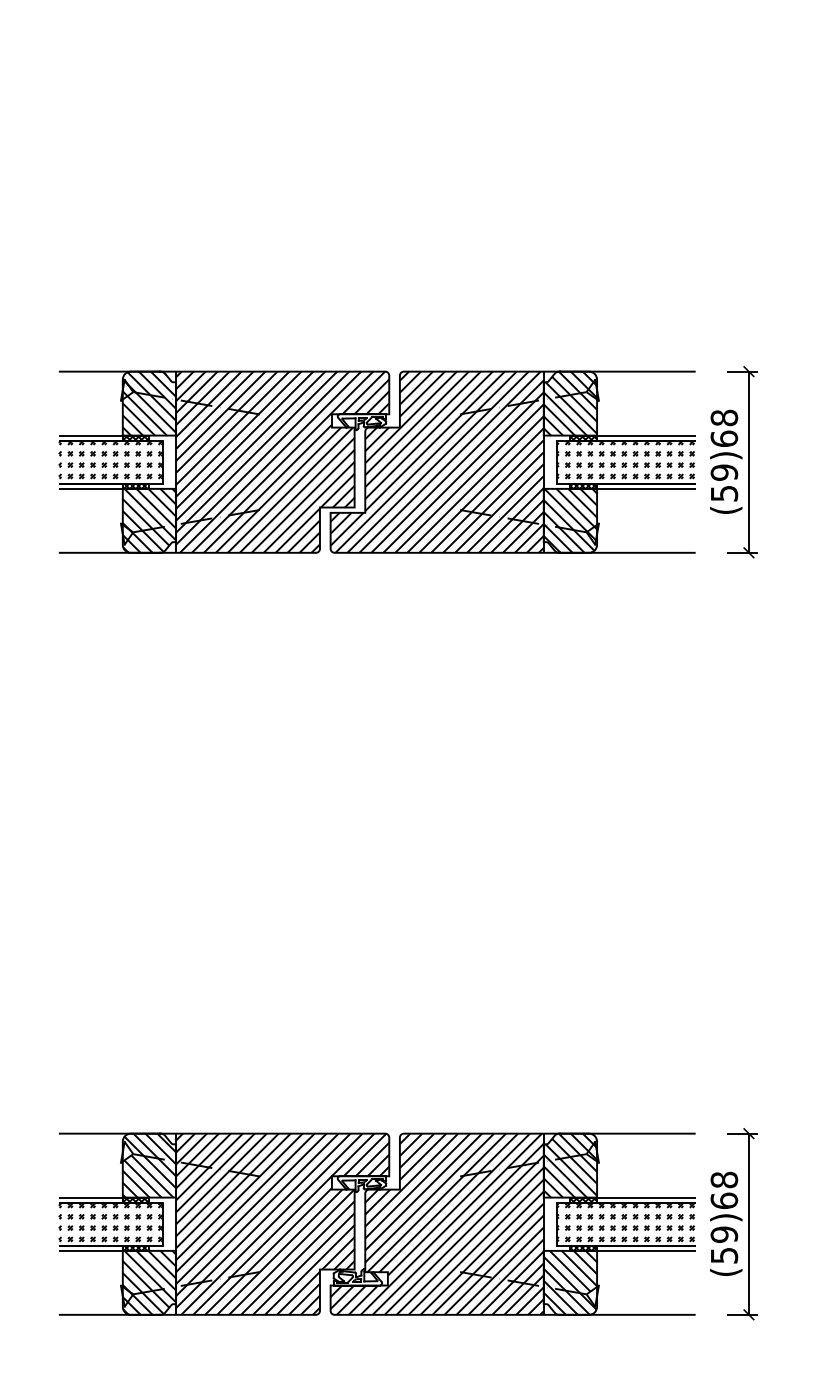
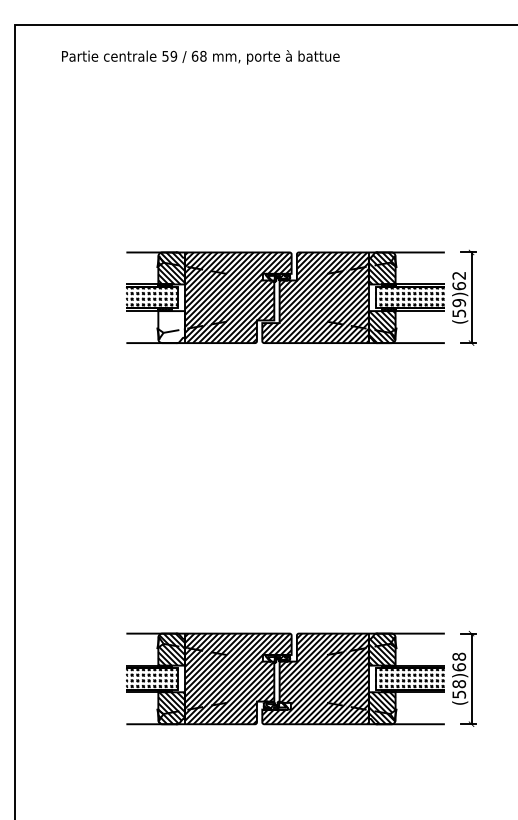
text: (724, 417) -> (459, 275), (59)68 -> (59)62
hatch: (149, 521) -> (171, 327), removed
text: (724, 1235) -> (459, 684), (59)68 -> (58)68

